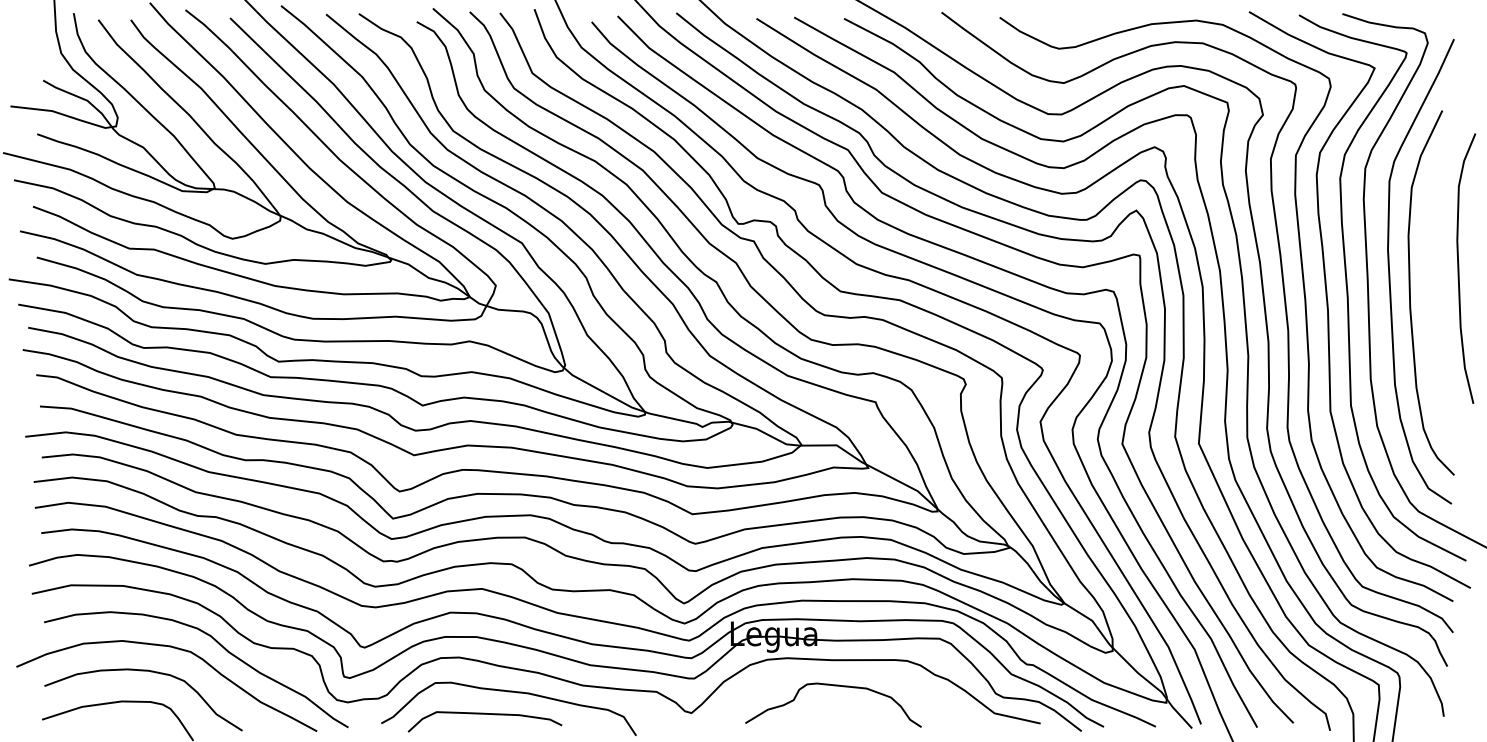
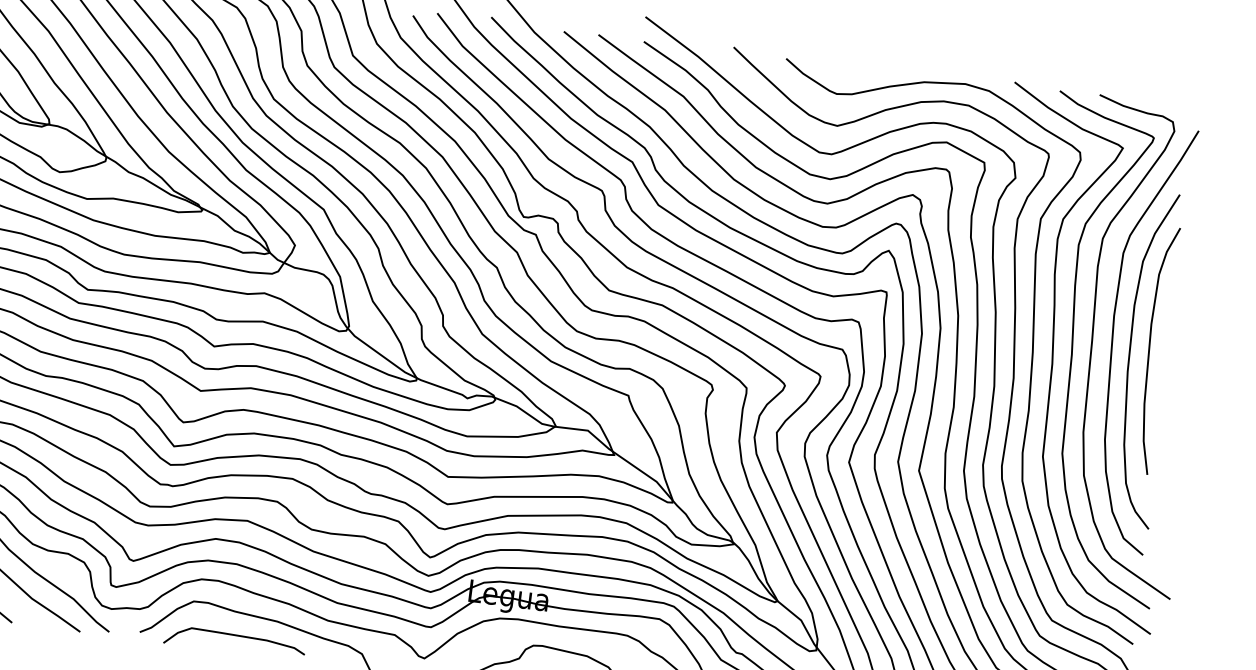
part: (1459, 268) -> (1150, 349), moved

